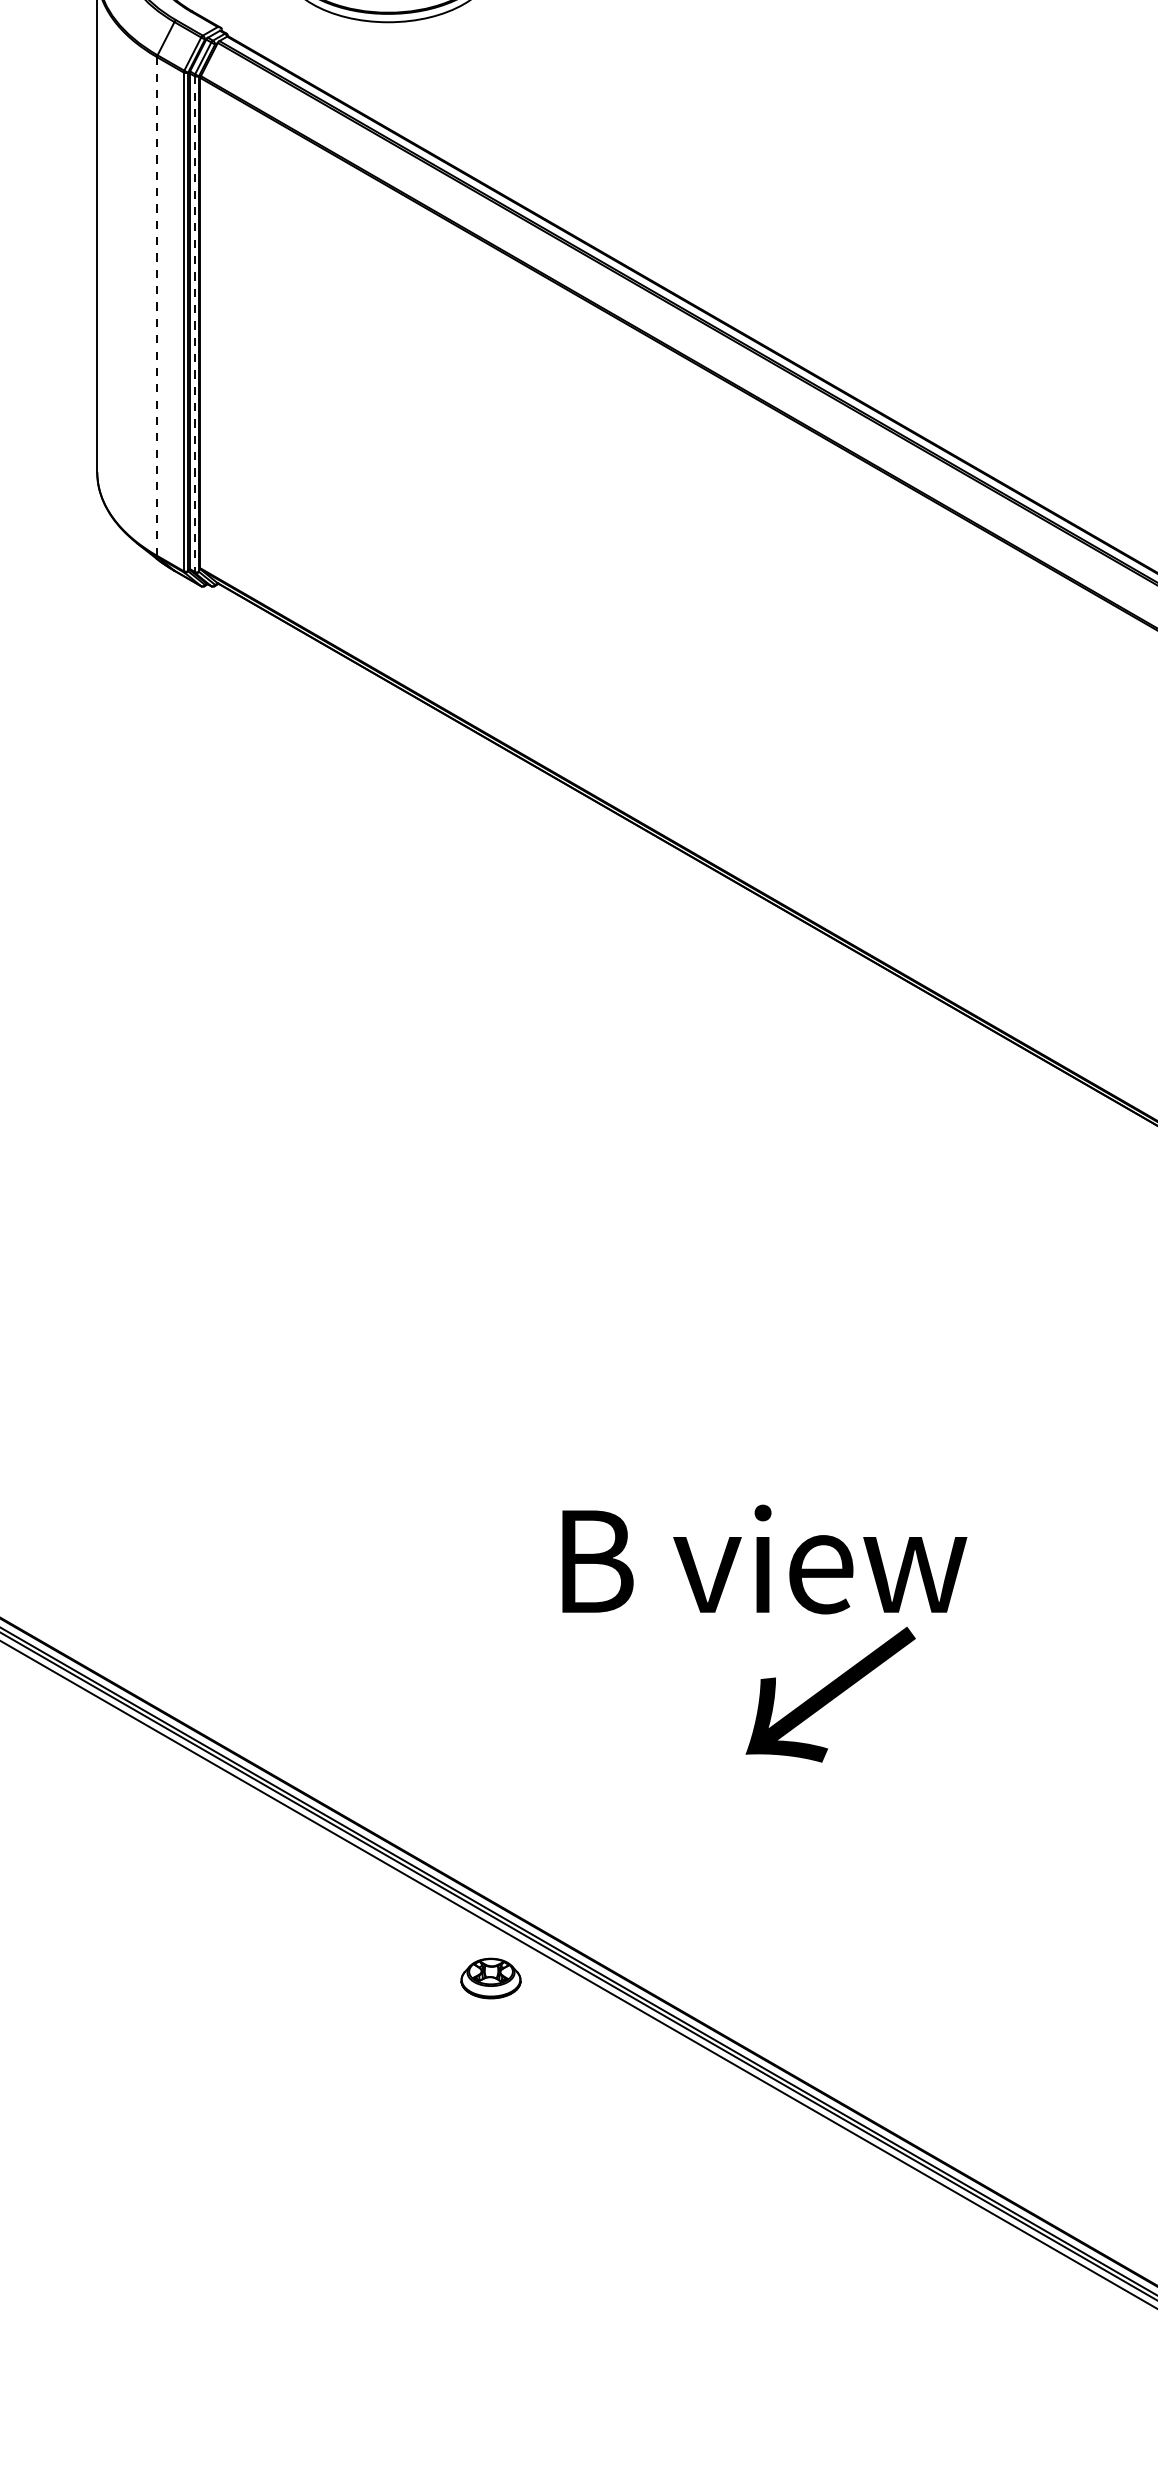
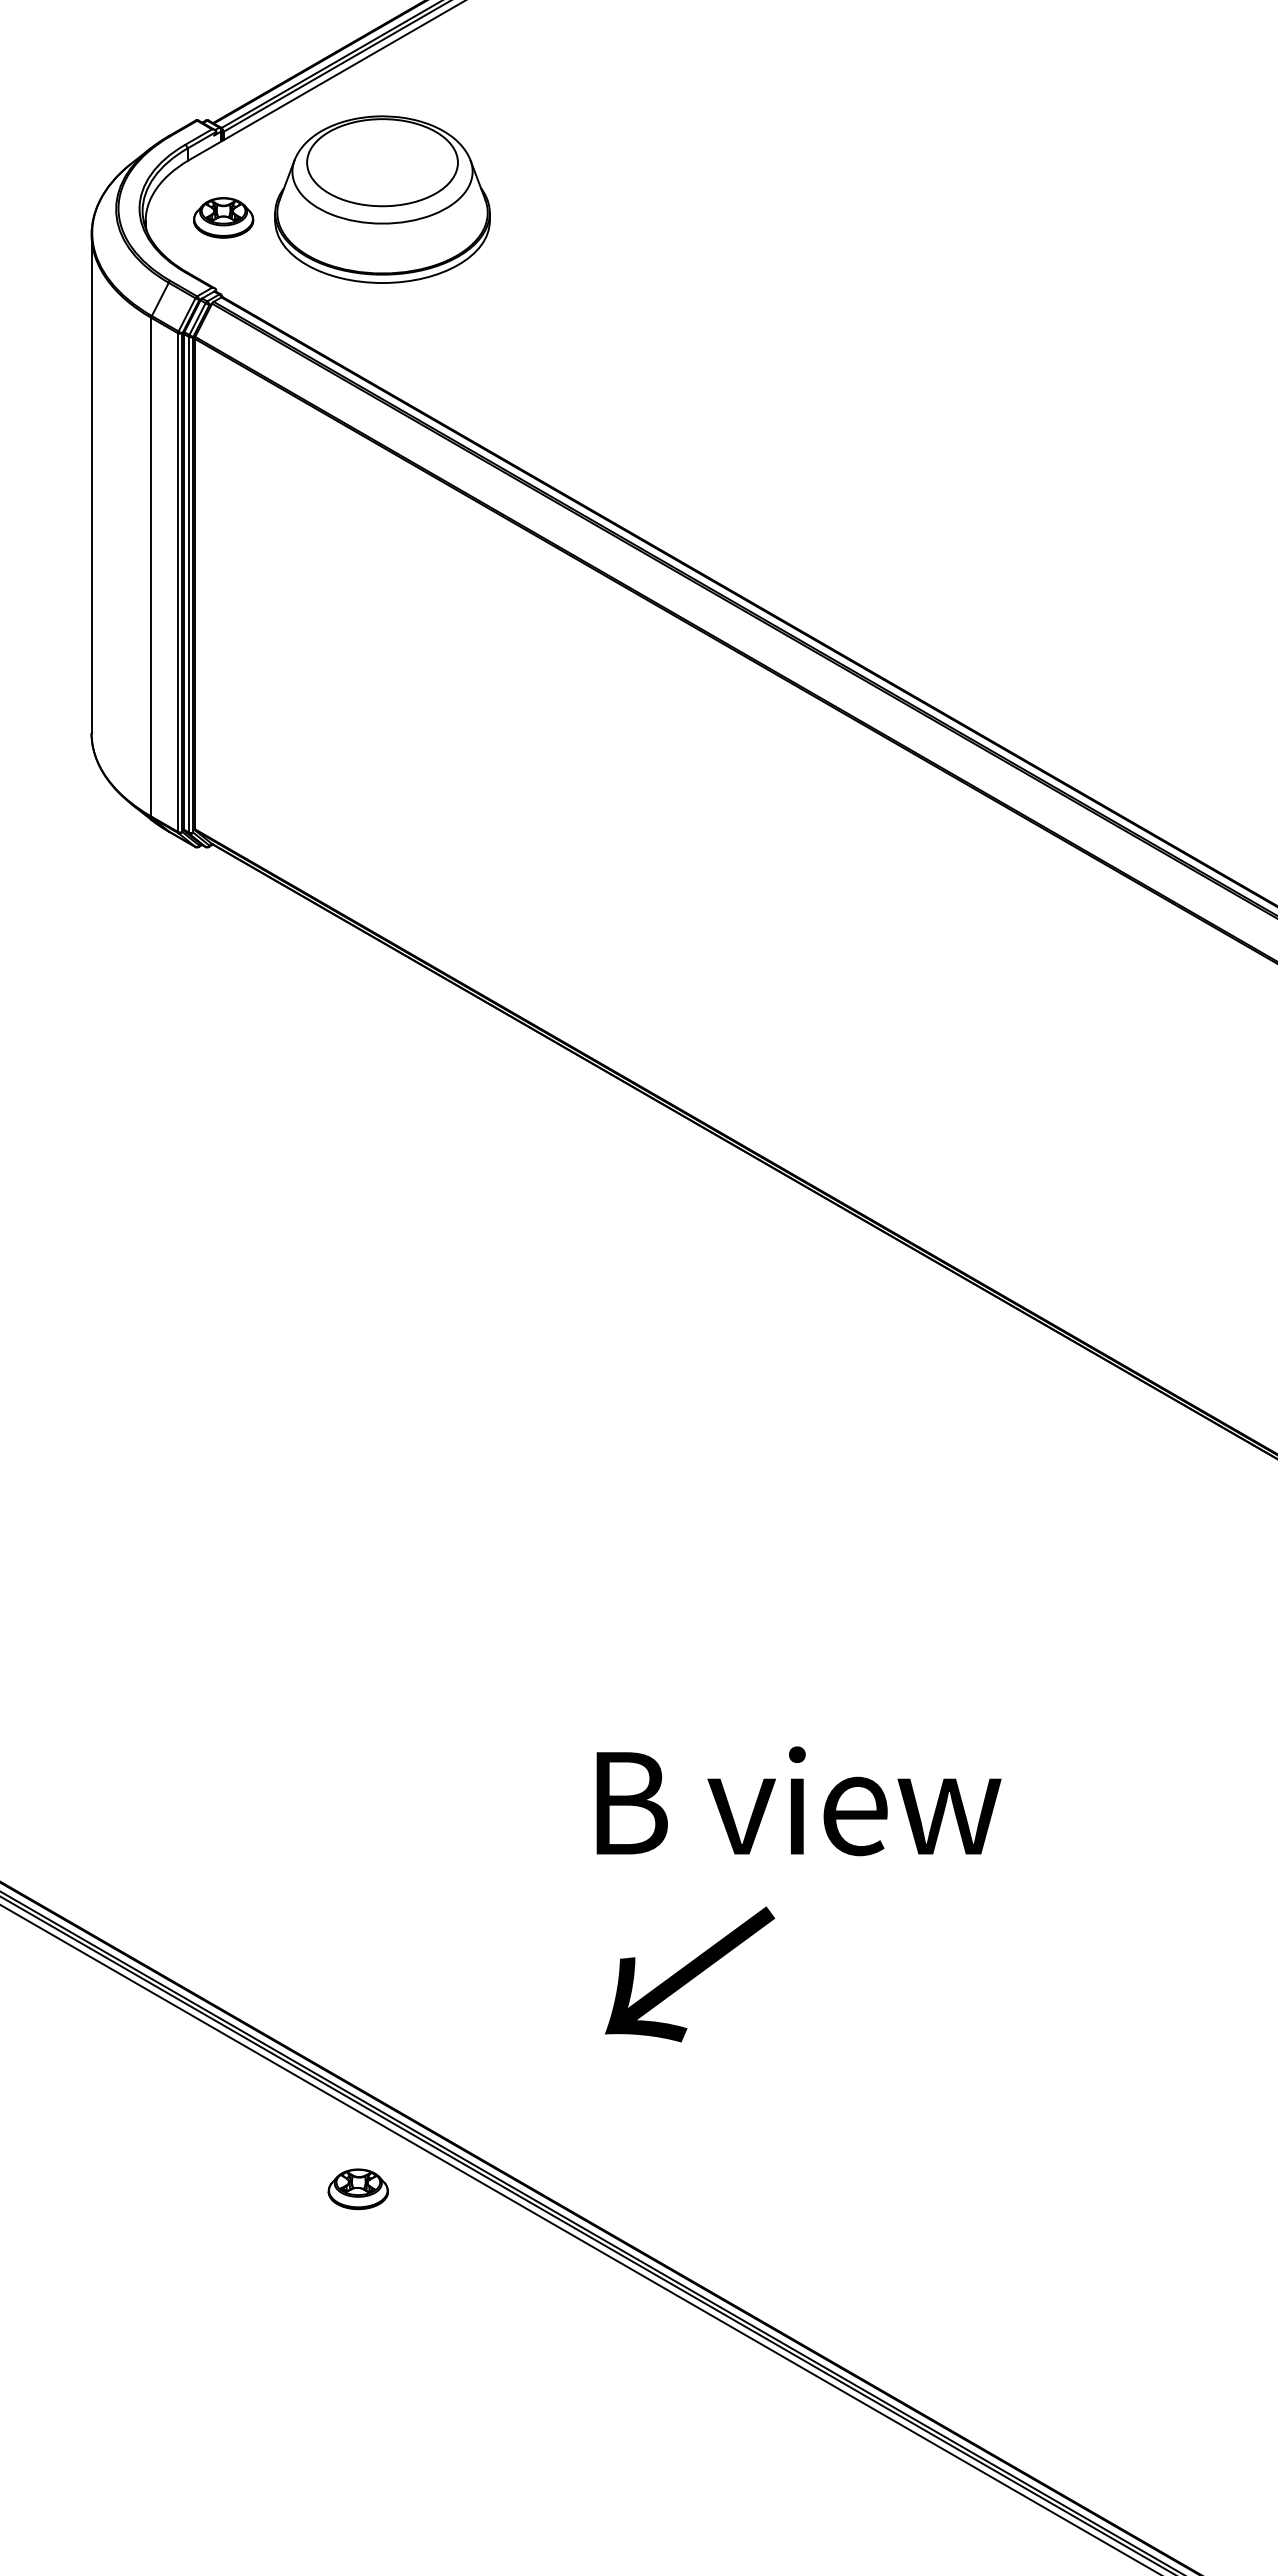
line: (157, 305) -> (151, 566), dashed -> solid
line: (194, 323) -> (188, 584), dashed -> solid
text: (764, 1559) -> (798, 1801), moved
text: (831, 1694) -> (690, 1974), moved
part: (490, 1978) -> (357, 2189), moved

